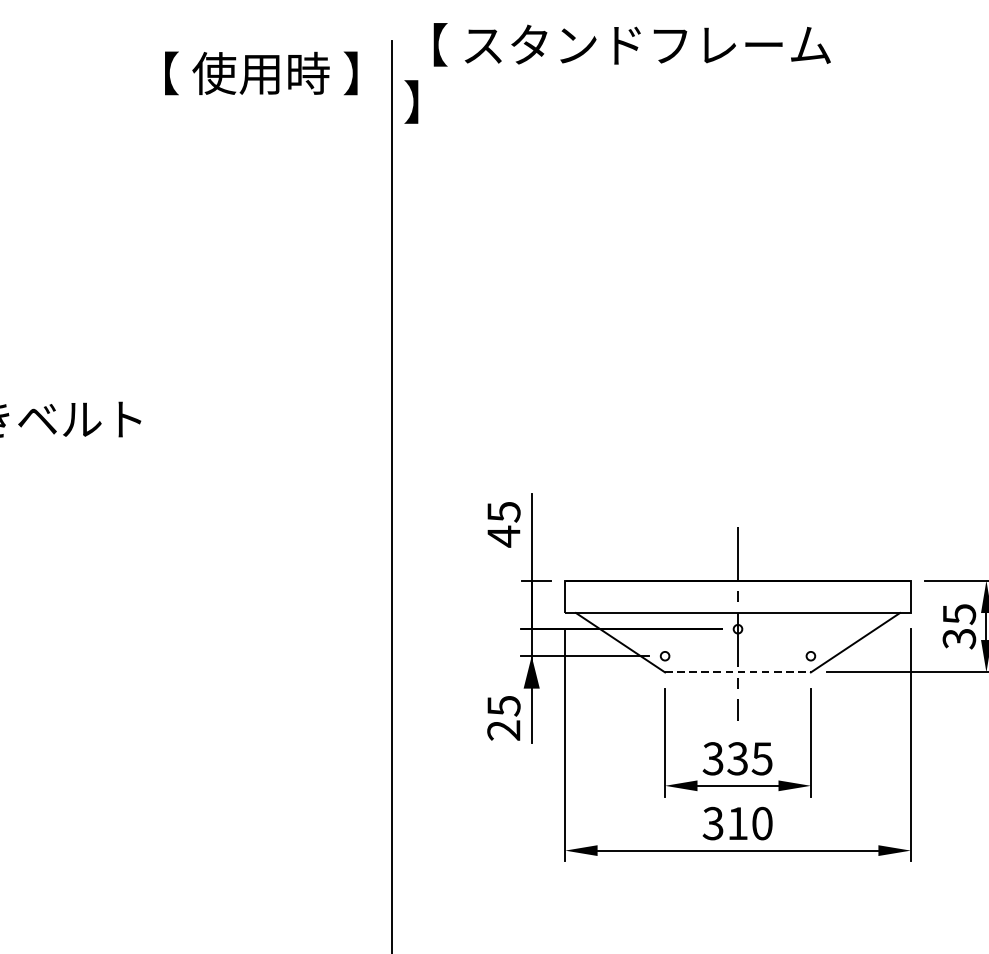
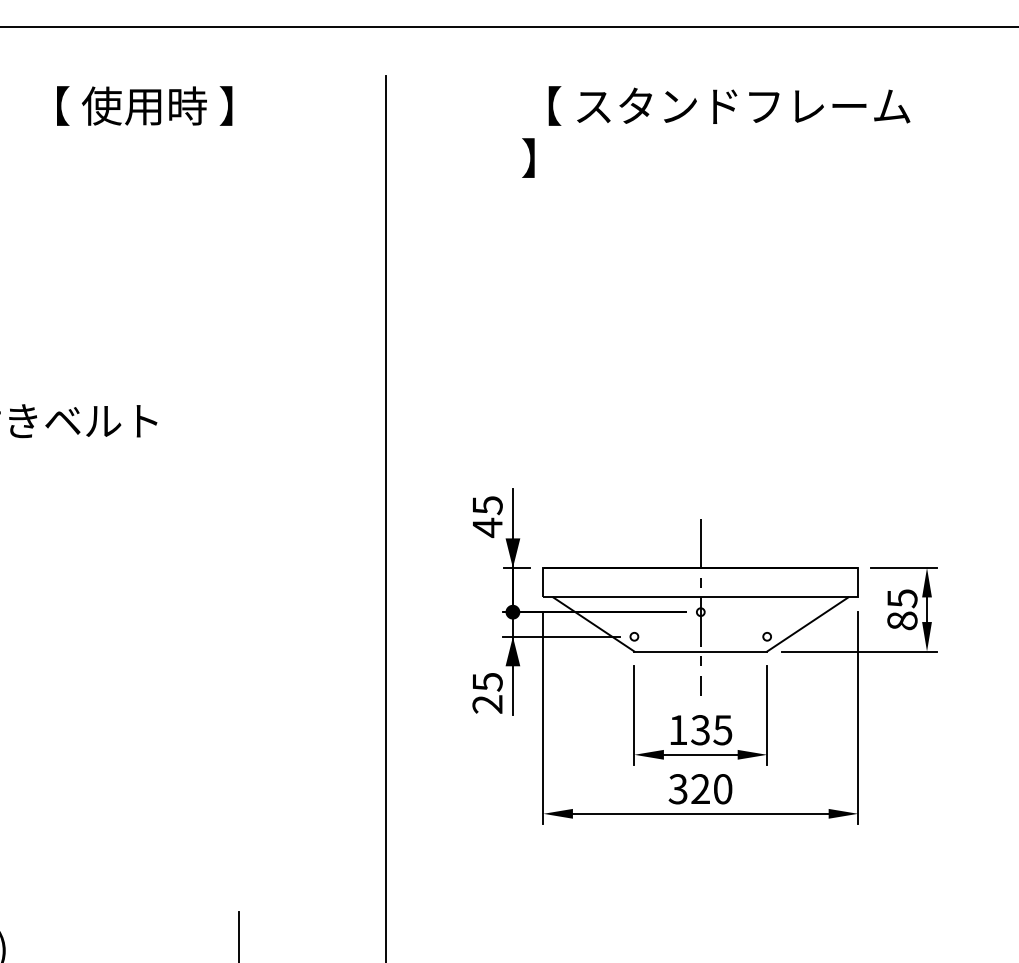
text: (261, 72) -> (144, 105), moved
text: (617, 72) -> (716, 131), moved
fill: (531, 563) -> (512, 552), added
fill: (531, 628) -> (512, 611), added
text: (959, 638) -> (902, 620), 35 -> 85
line: (738, 672) -> (701, 651), dashed -> solid
text: (712, 759) -> (677, 730), 335 -> 135
text: (737, 822) -> (700, 788), 310 -> 320

